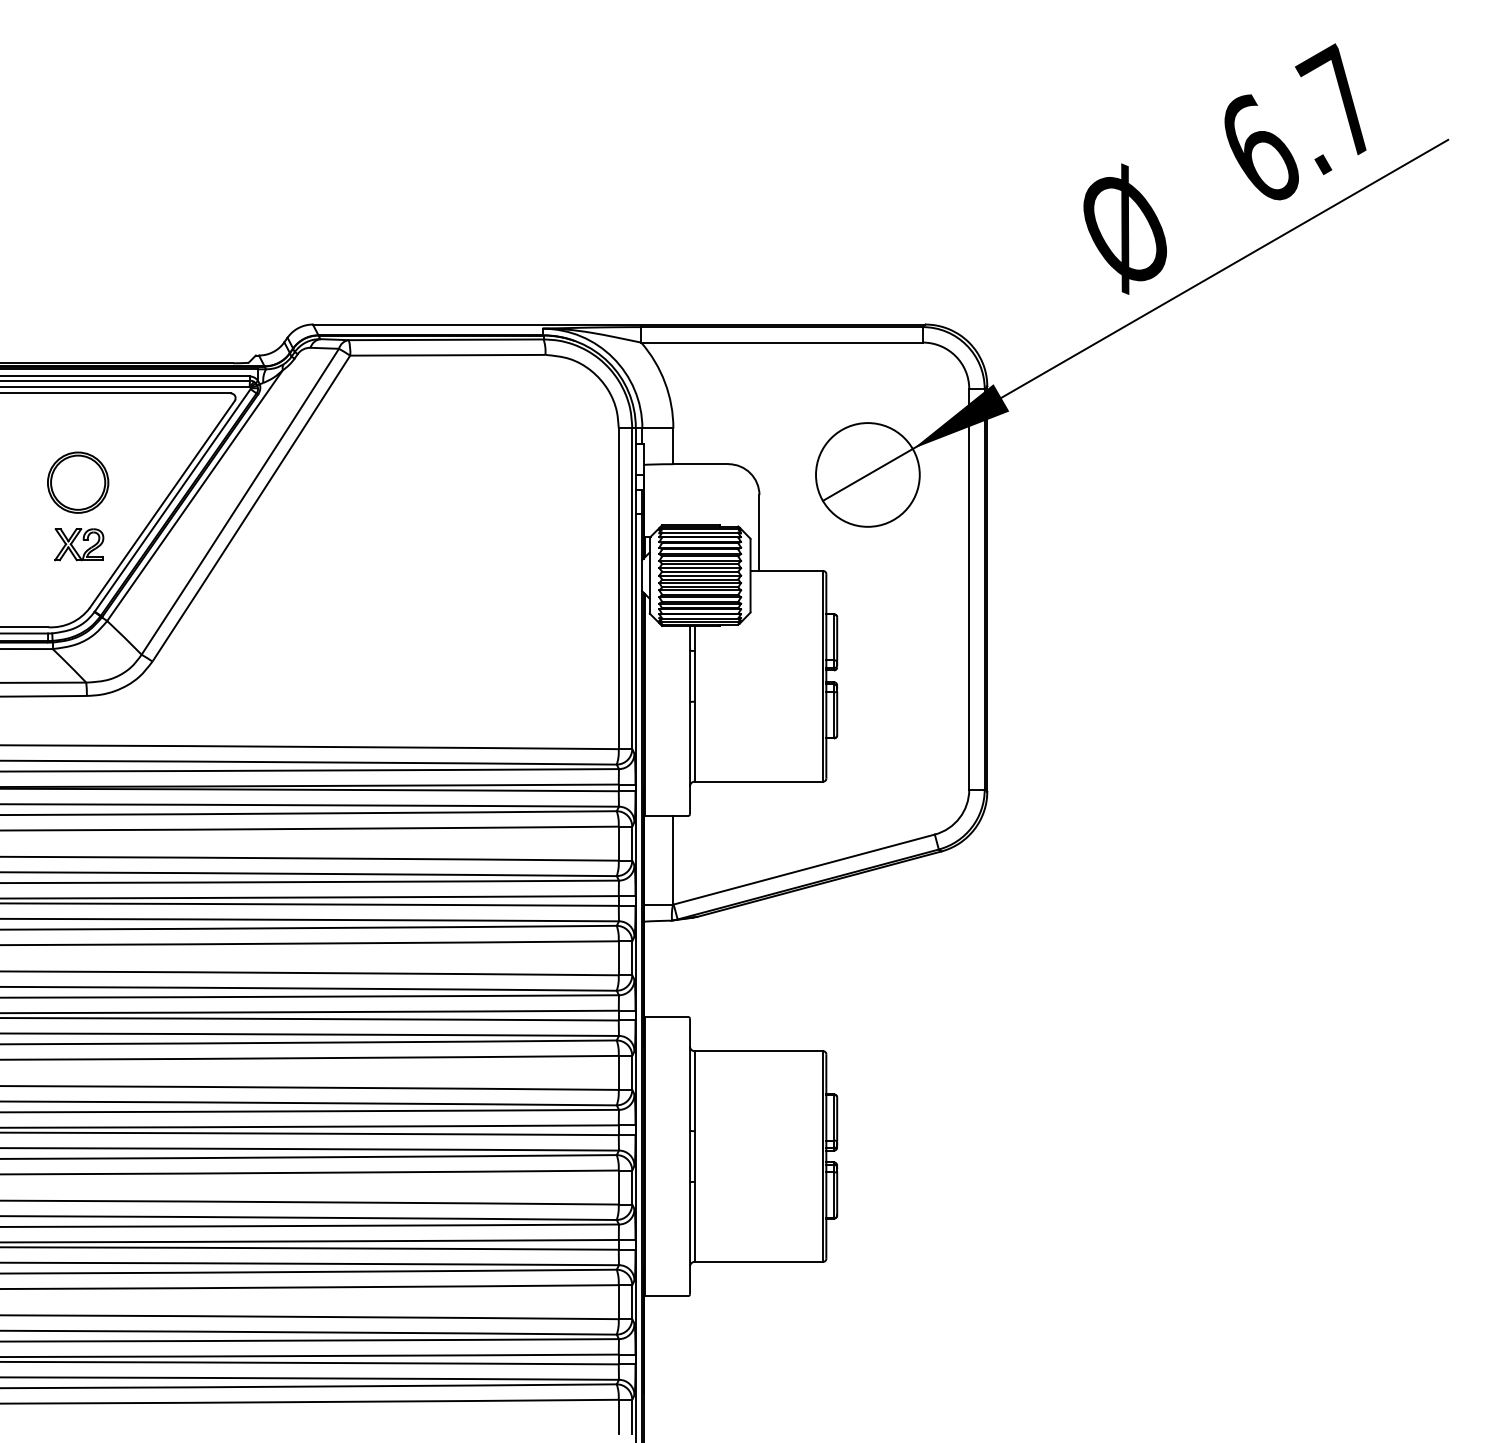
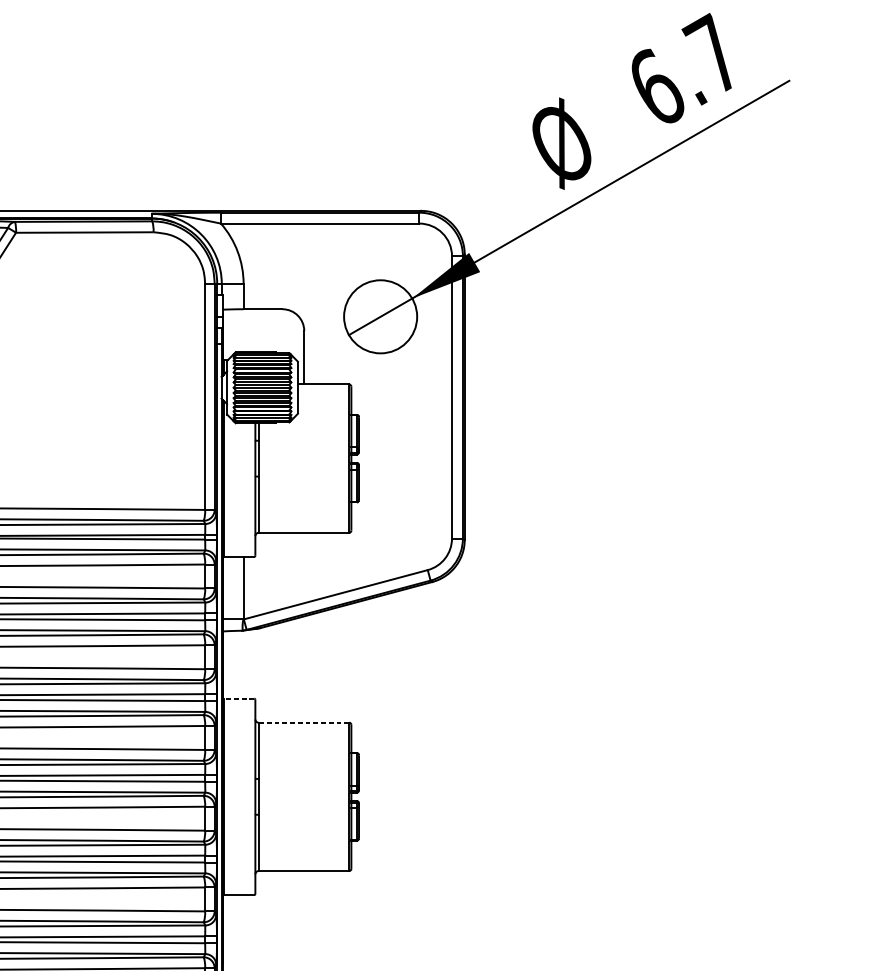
line: (666, 1017) -> (238, 698), solid -> dashed
line: (758, 1051) -> (303, 722), solid -> dashed

